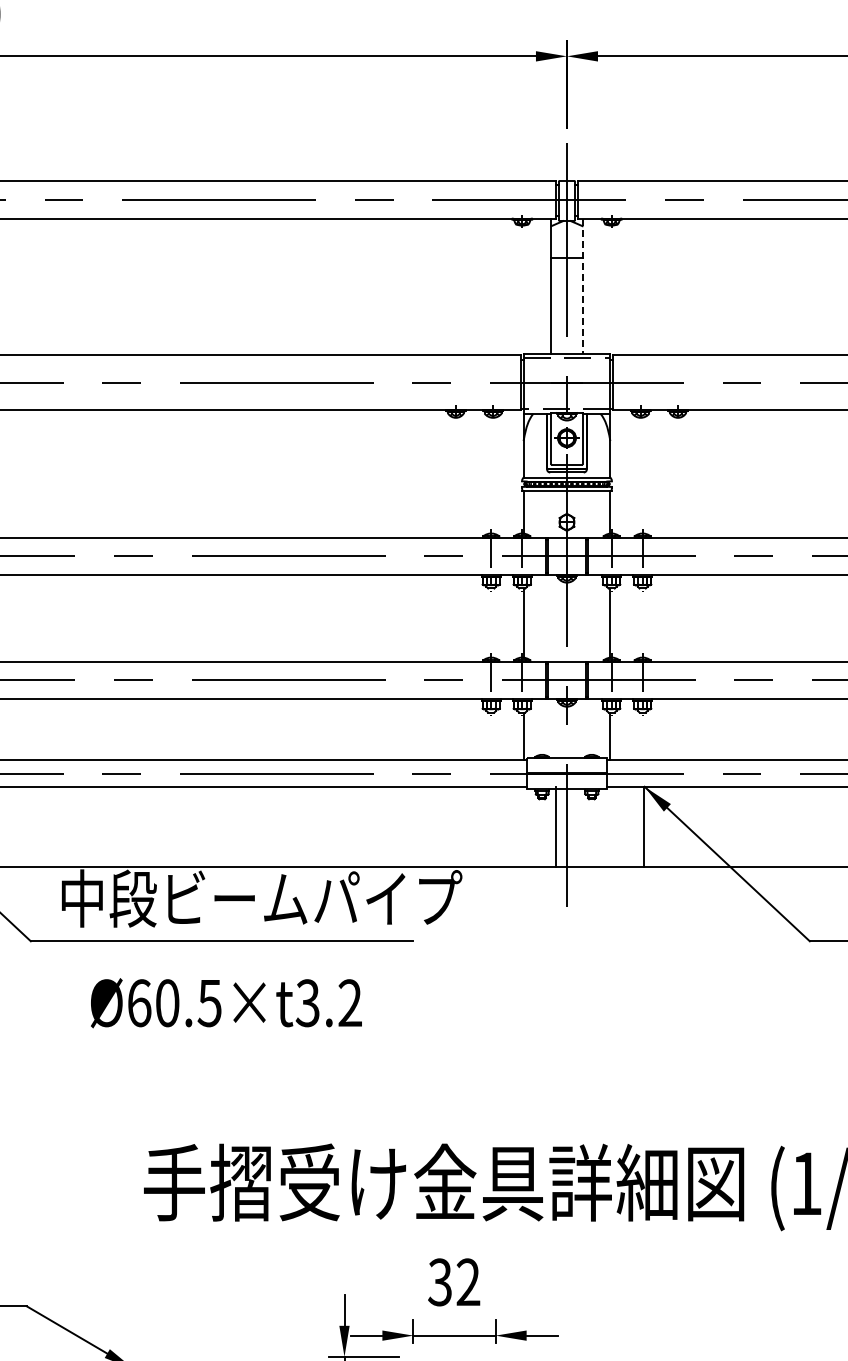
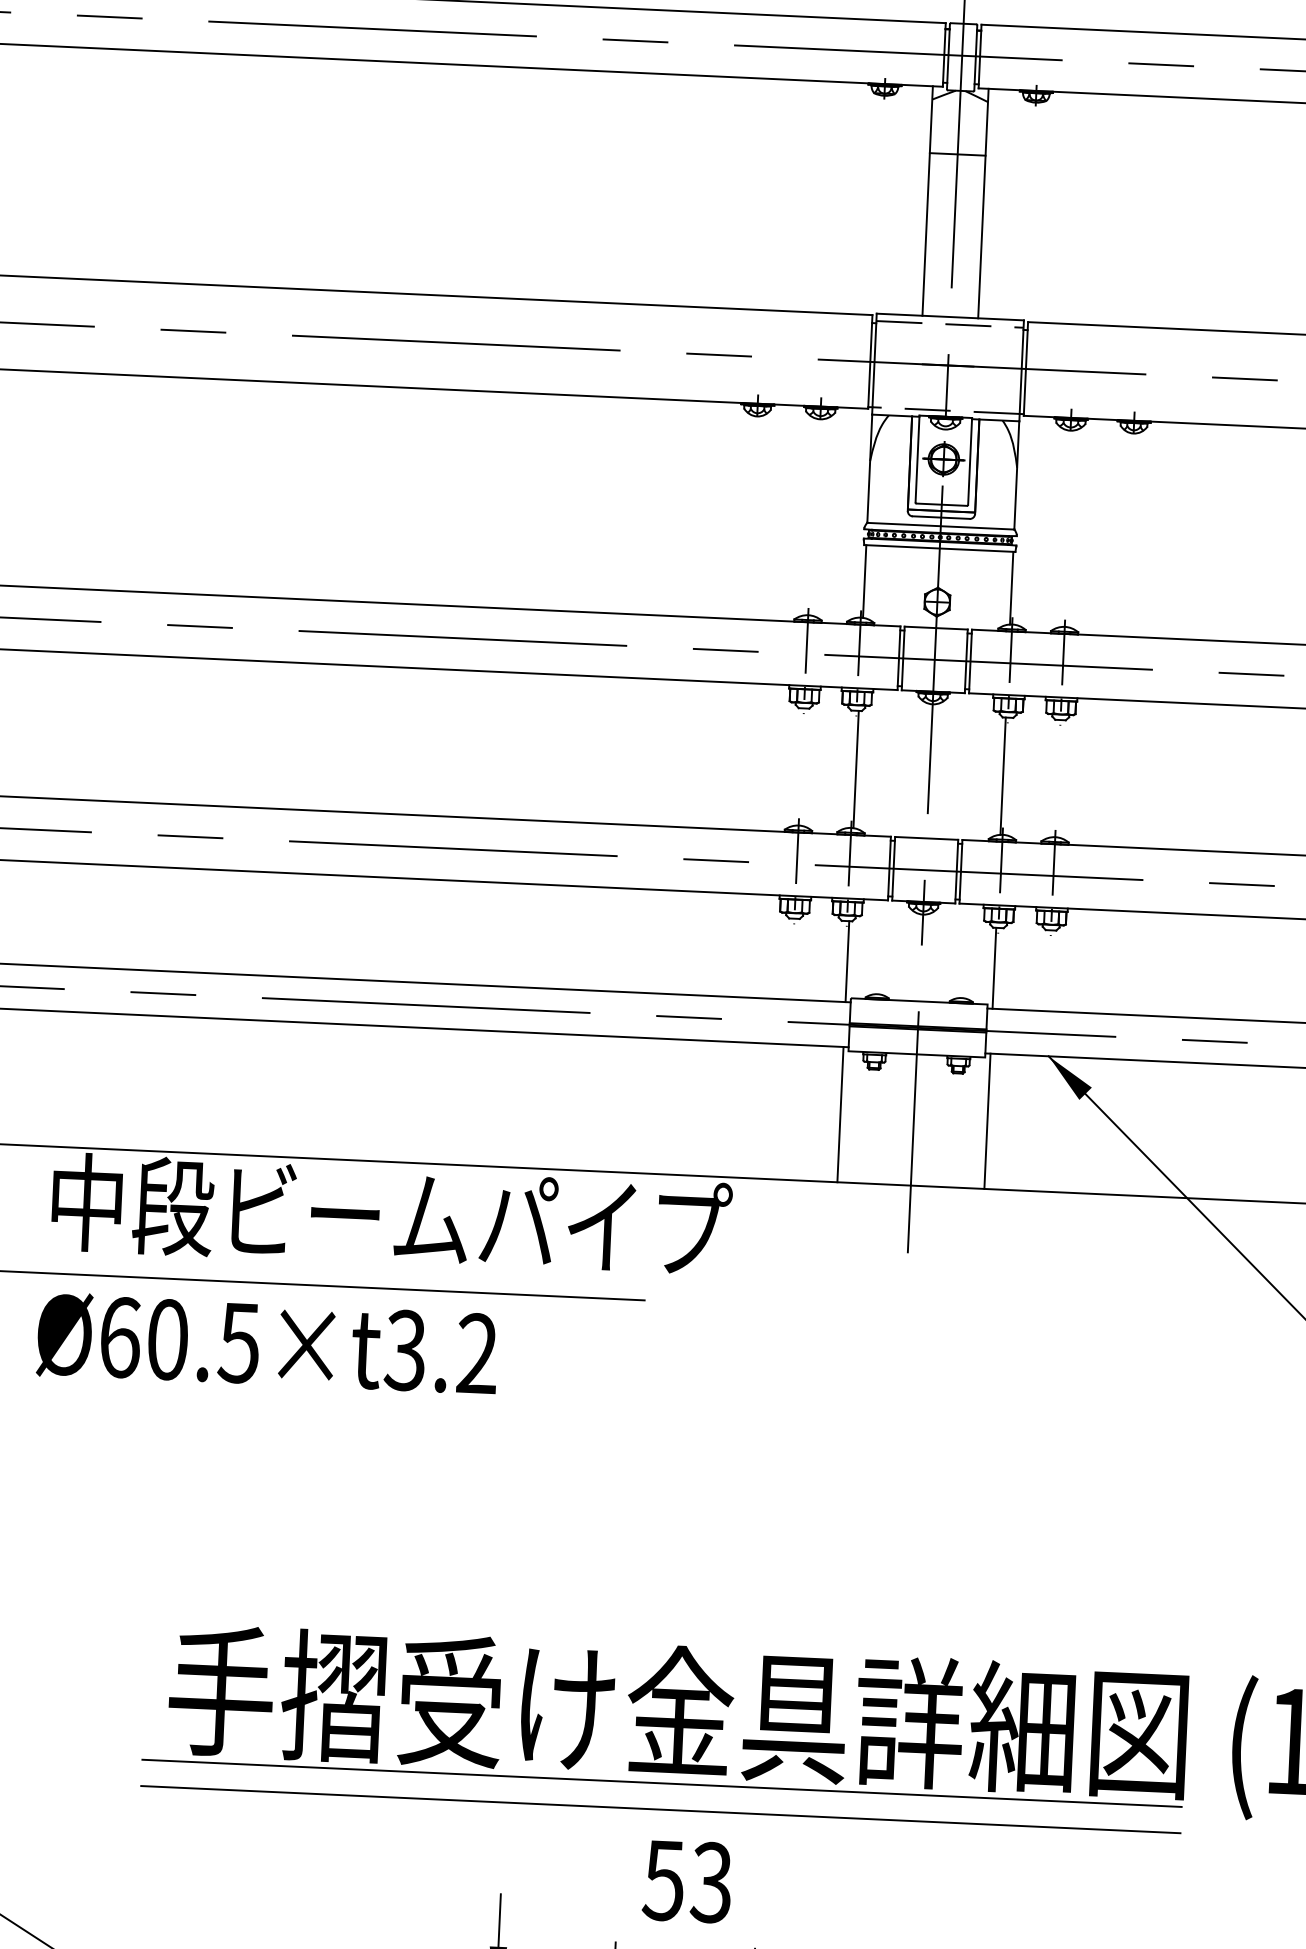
line: (583, 286) -> (983, 203), dashed -> solid
line: (555, 826) -> (840, 1114), moved
line: (644, 826) -> (987, 1120), moved
text: (226, 1003) -> (267, 1344), moved
line: (436, 1225) -> (662, 1783), added
line: (436, 1240) -> (660, 1809), added
text: (454, 1282) -> (688, 1881), 32 -> 53

